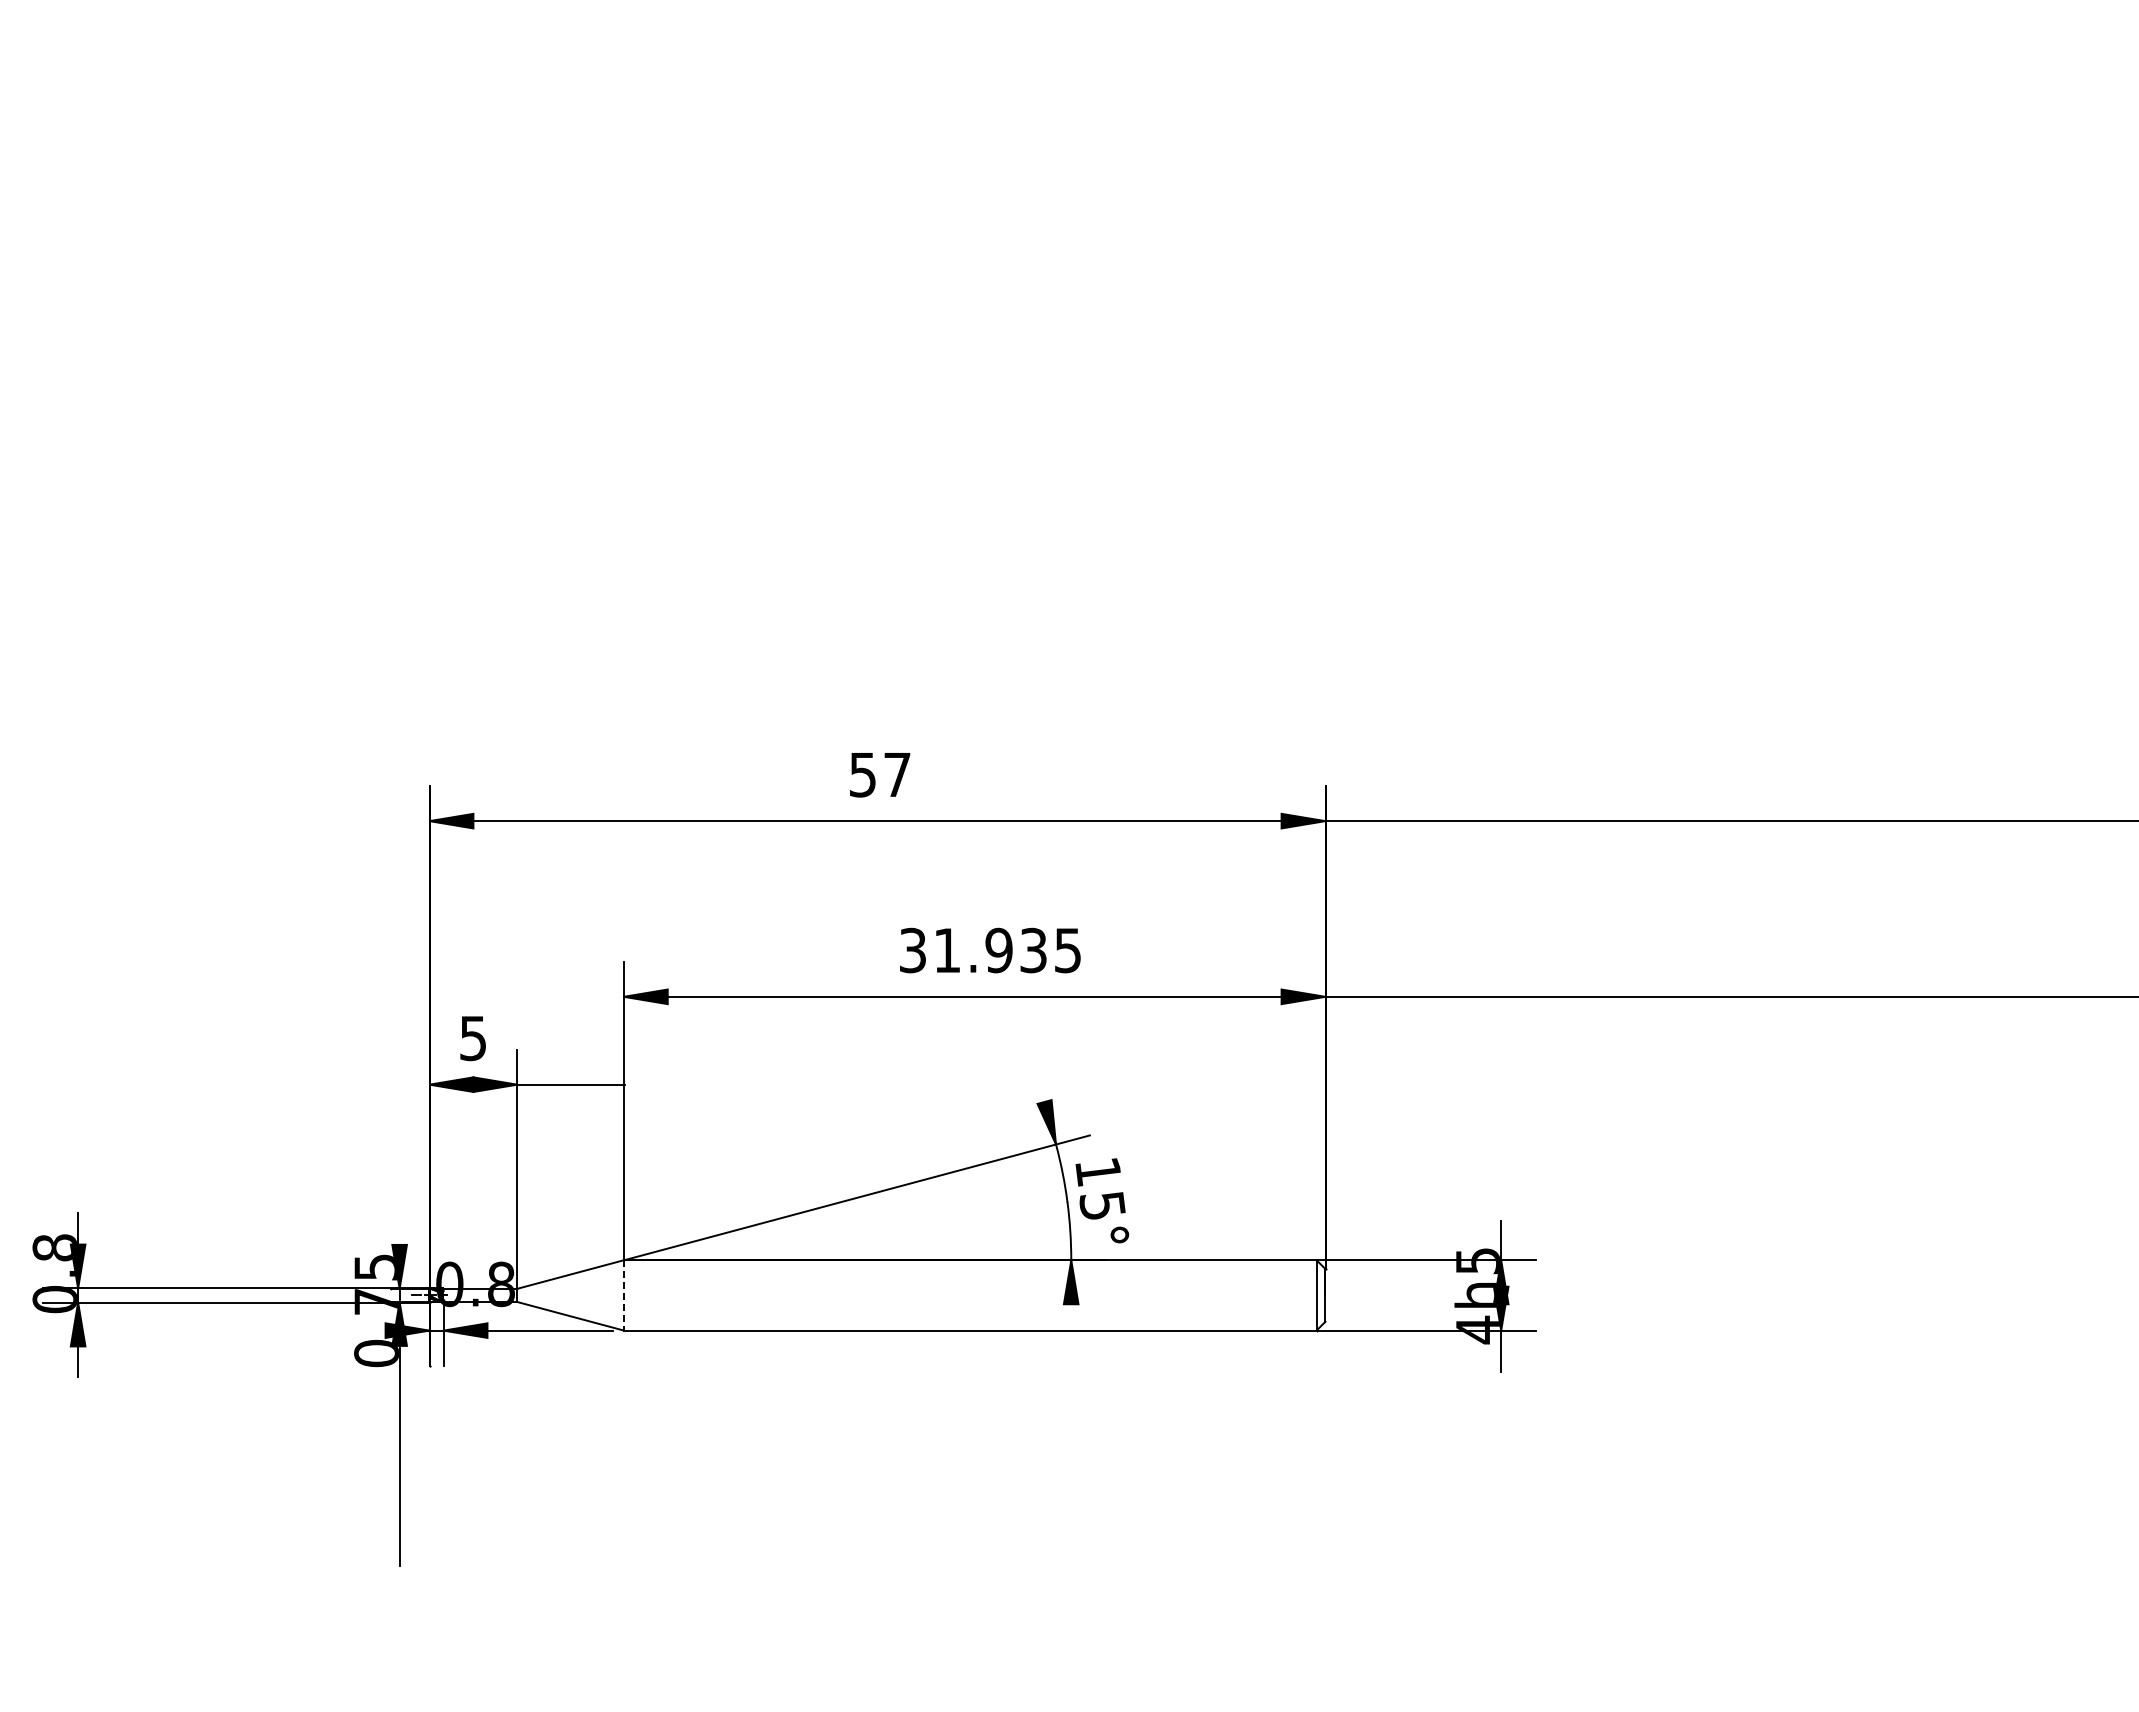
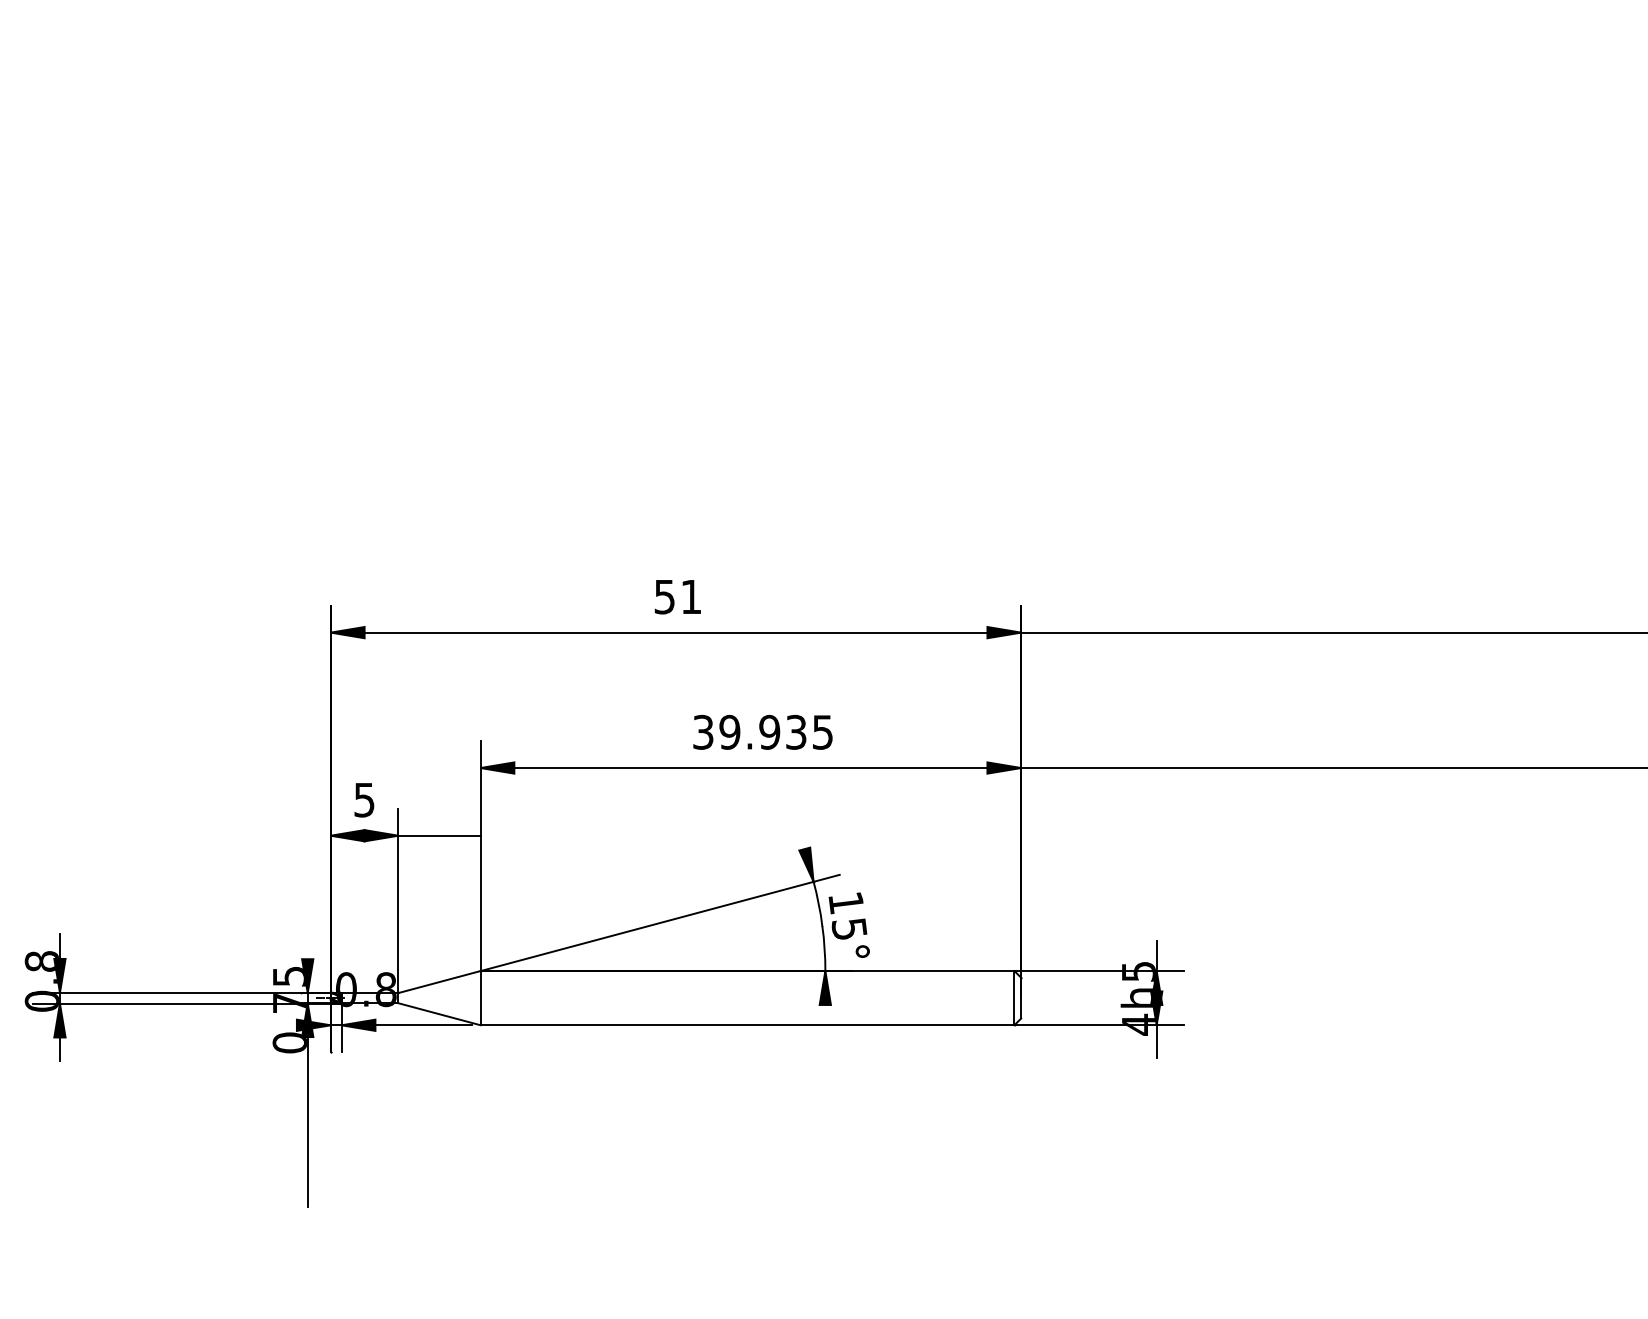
text: (897, 774) -> (691, 596), 57 -> 51
text: (946, 950) -> (729, 732), 31.935 -> 39.935
line: (623, 1295) -> (480, 998), dashed -> solid

